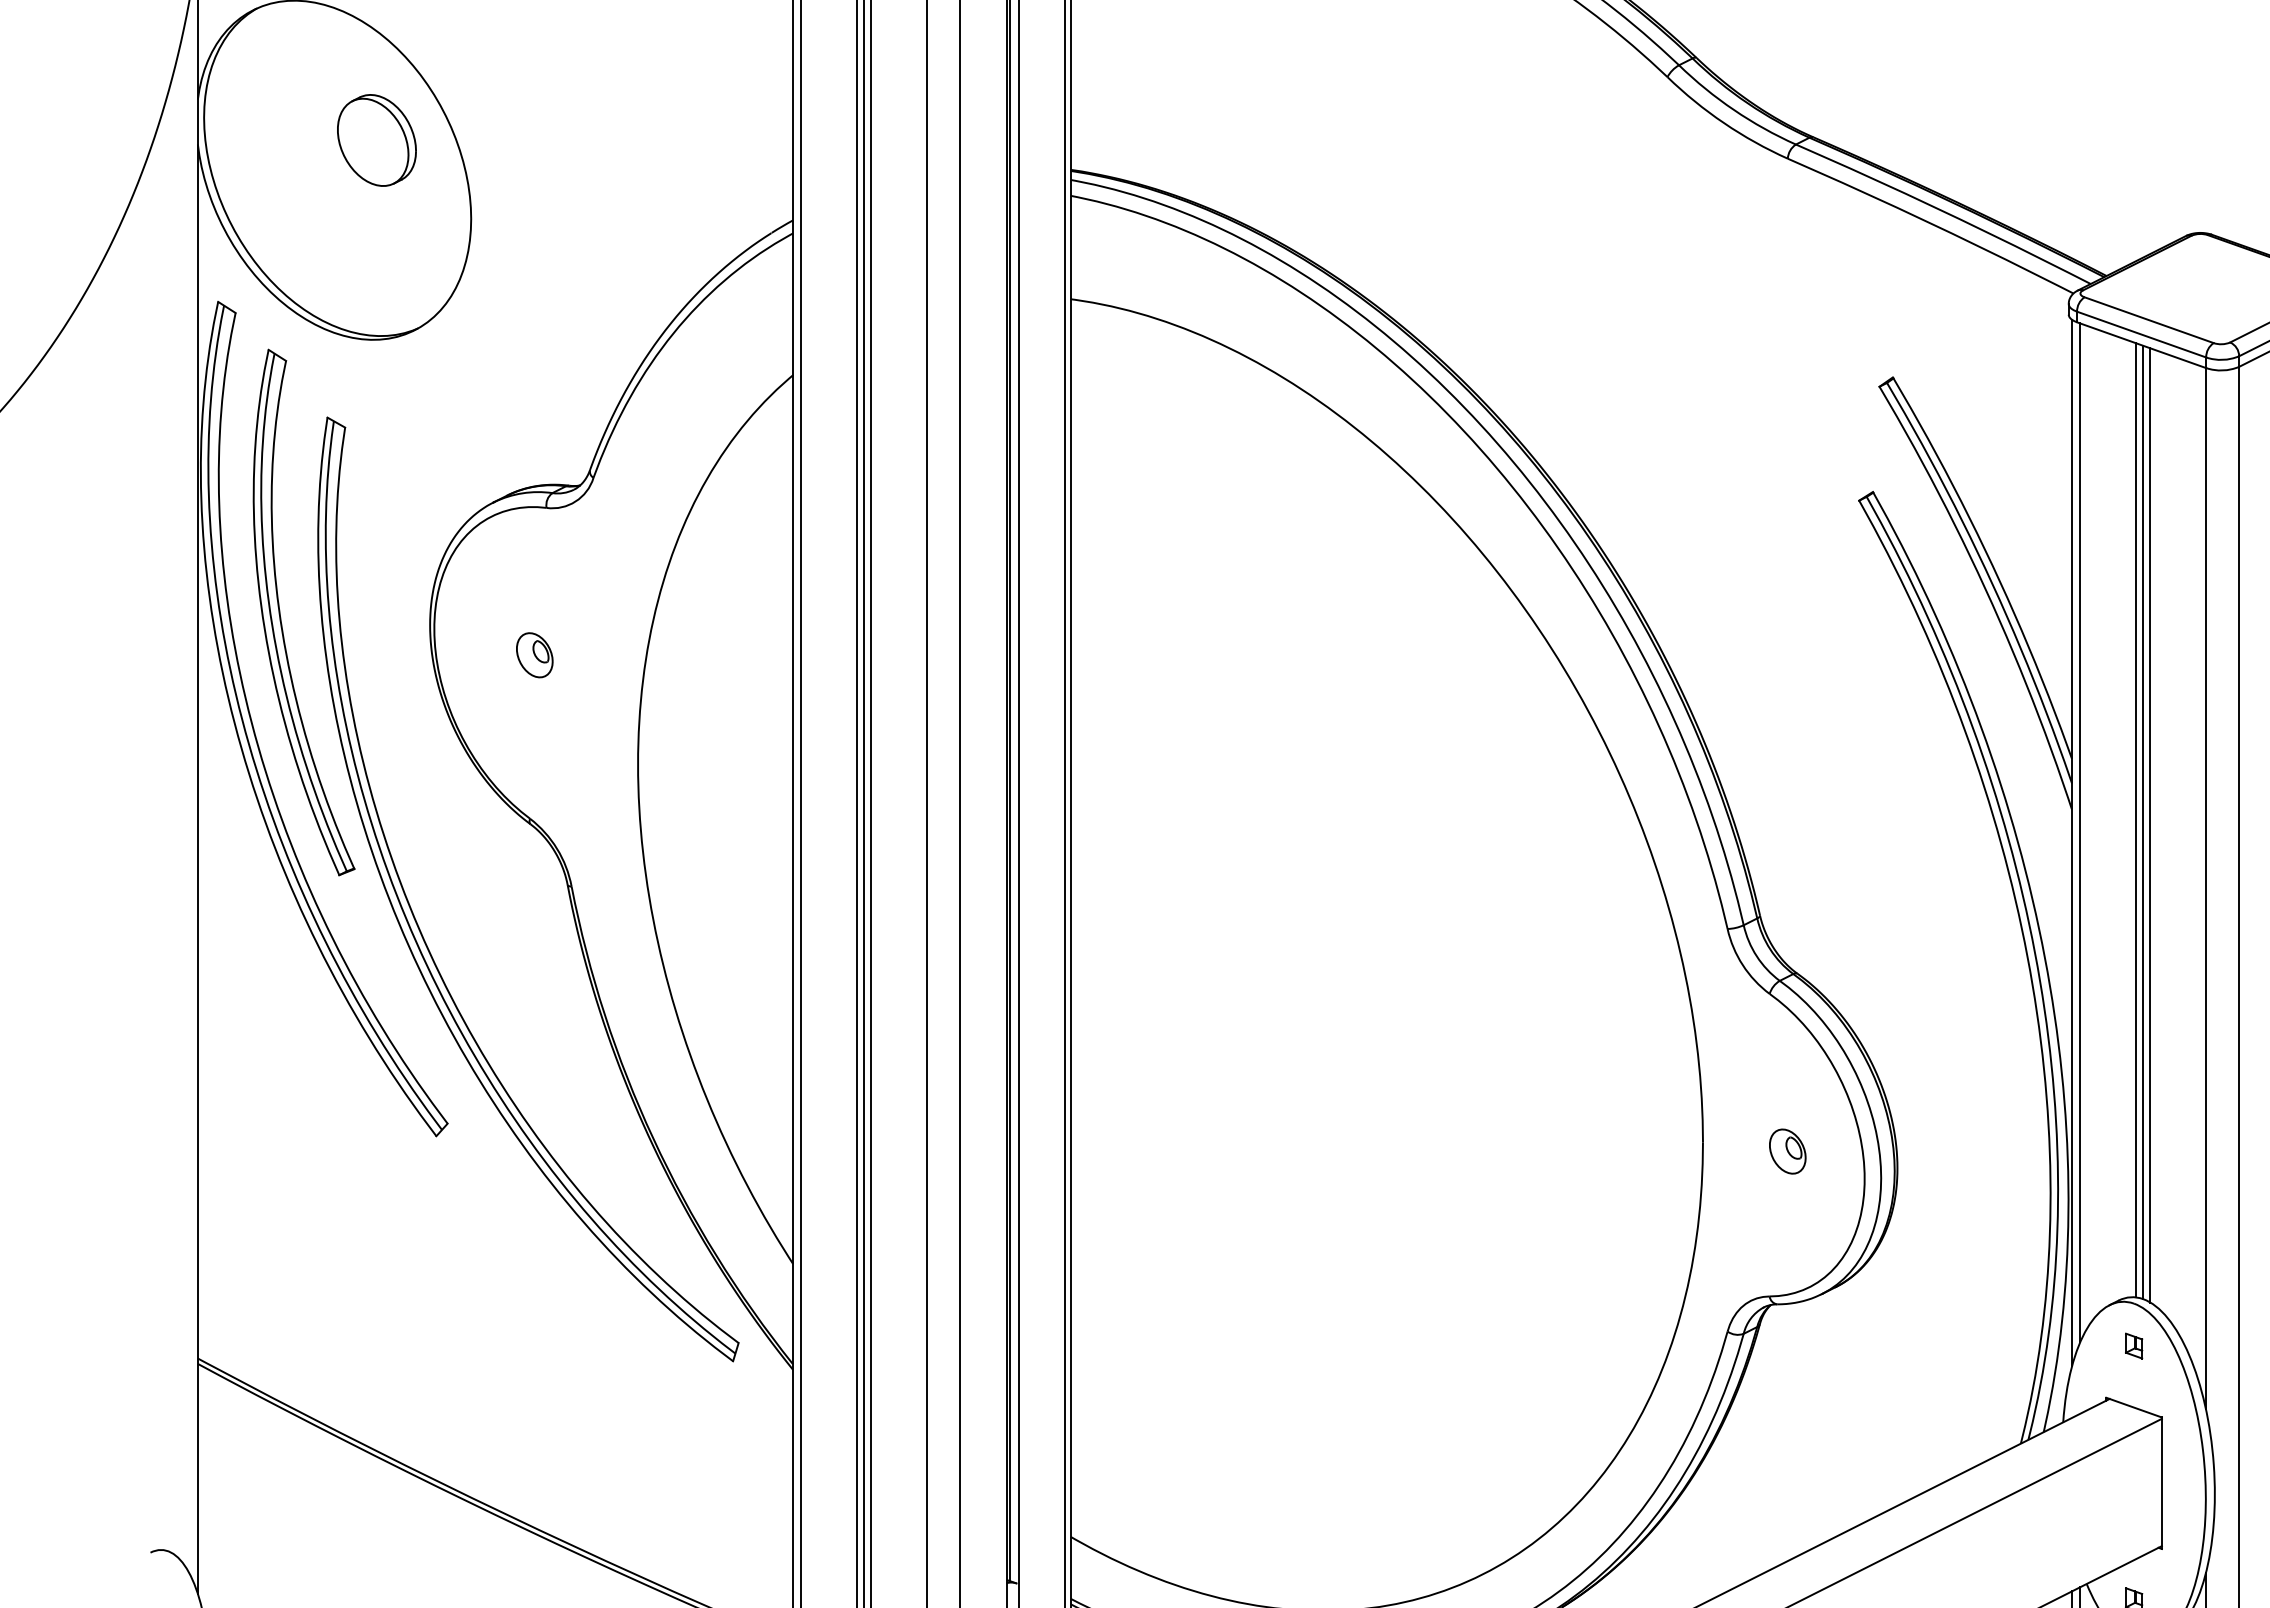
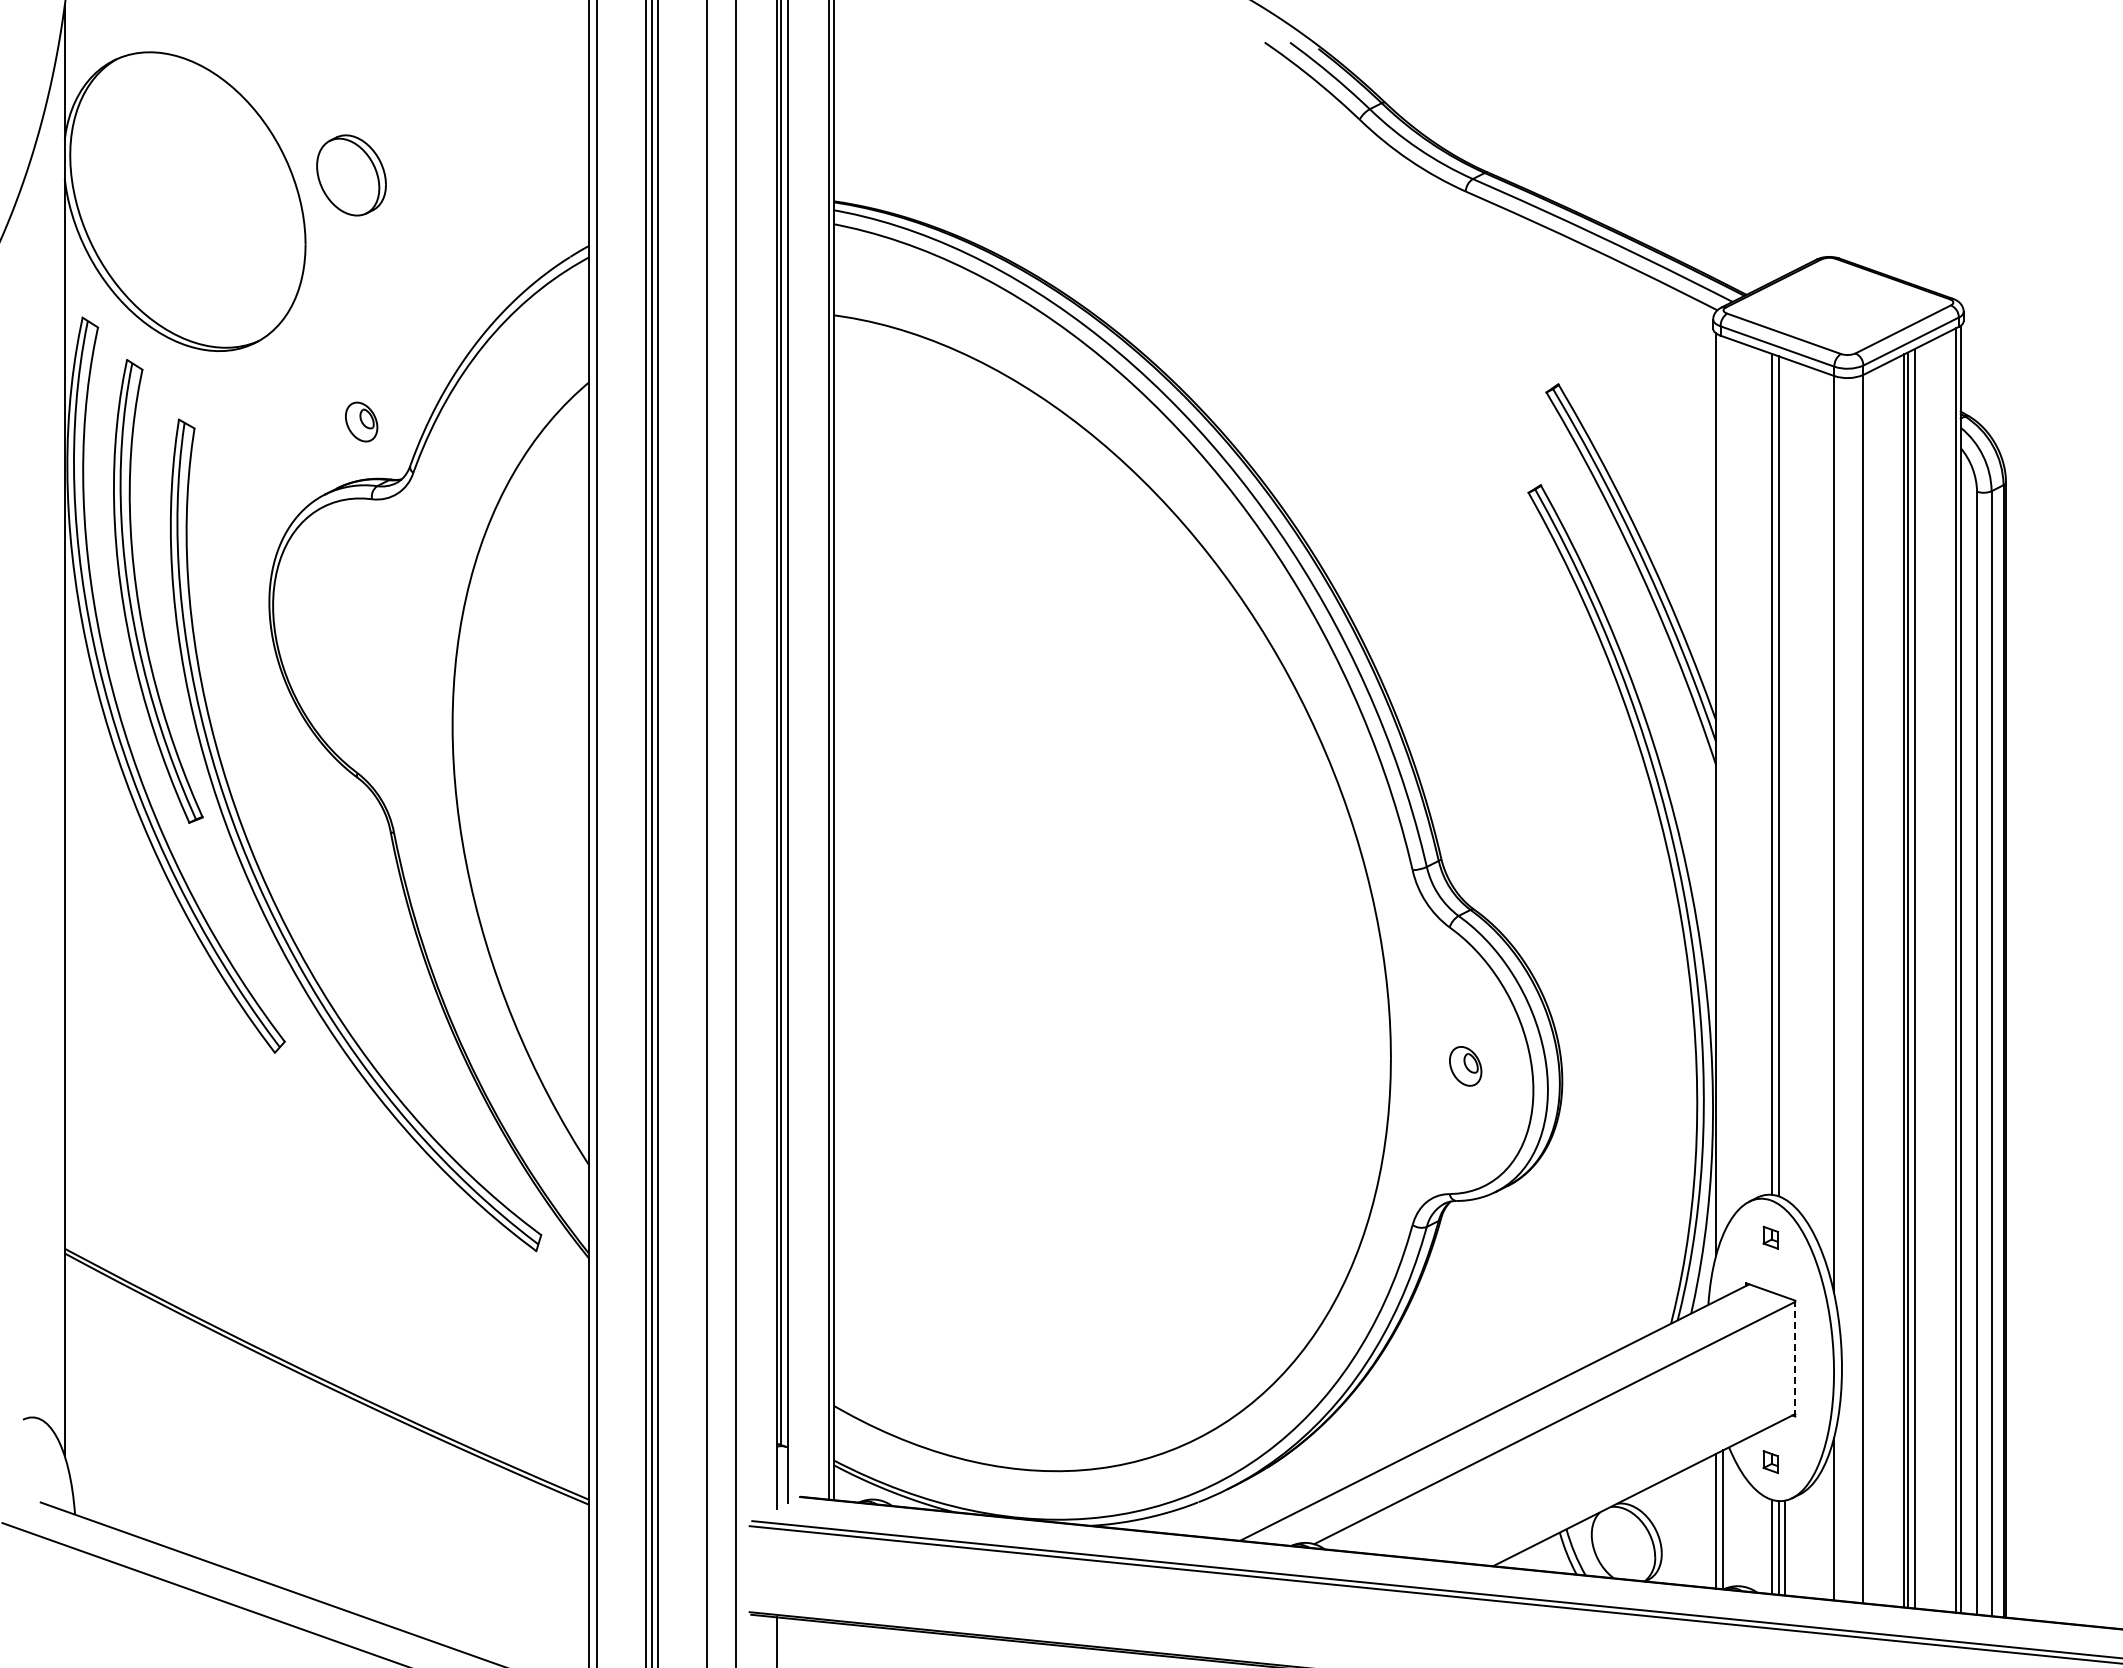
part: (376, 140) -> (351, 175), moved
part: (534, 654) -> (361, 421), moved
line: (2150, 824) -> (1785, 778), removed
line: (2080, 832) -> (1723, 785), removed
line: (2162, 1483) -> (1795, 1358), solid -> dashed

